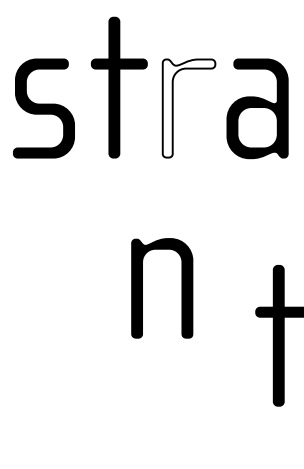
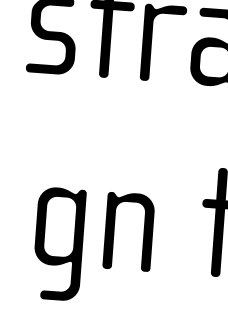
fill: (188, 108) -> (163, 43), added
part: (181, 288) -> (143, 232), moved
part: (72, 379) -> (59, 244), added

